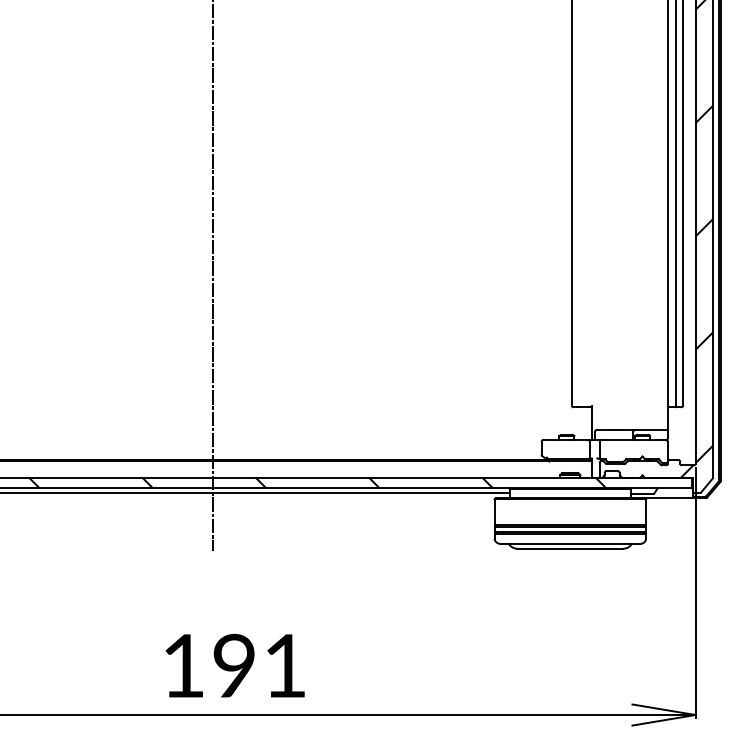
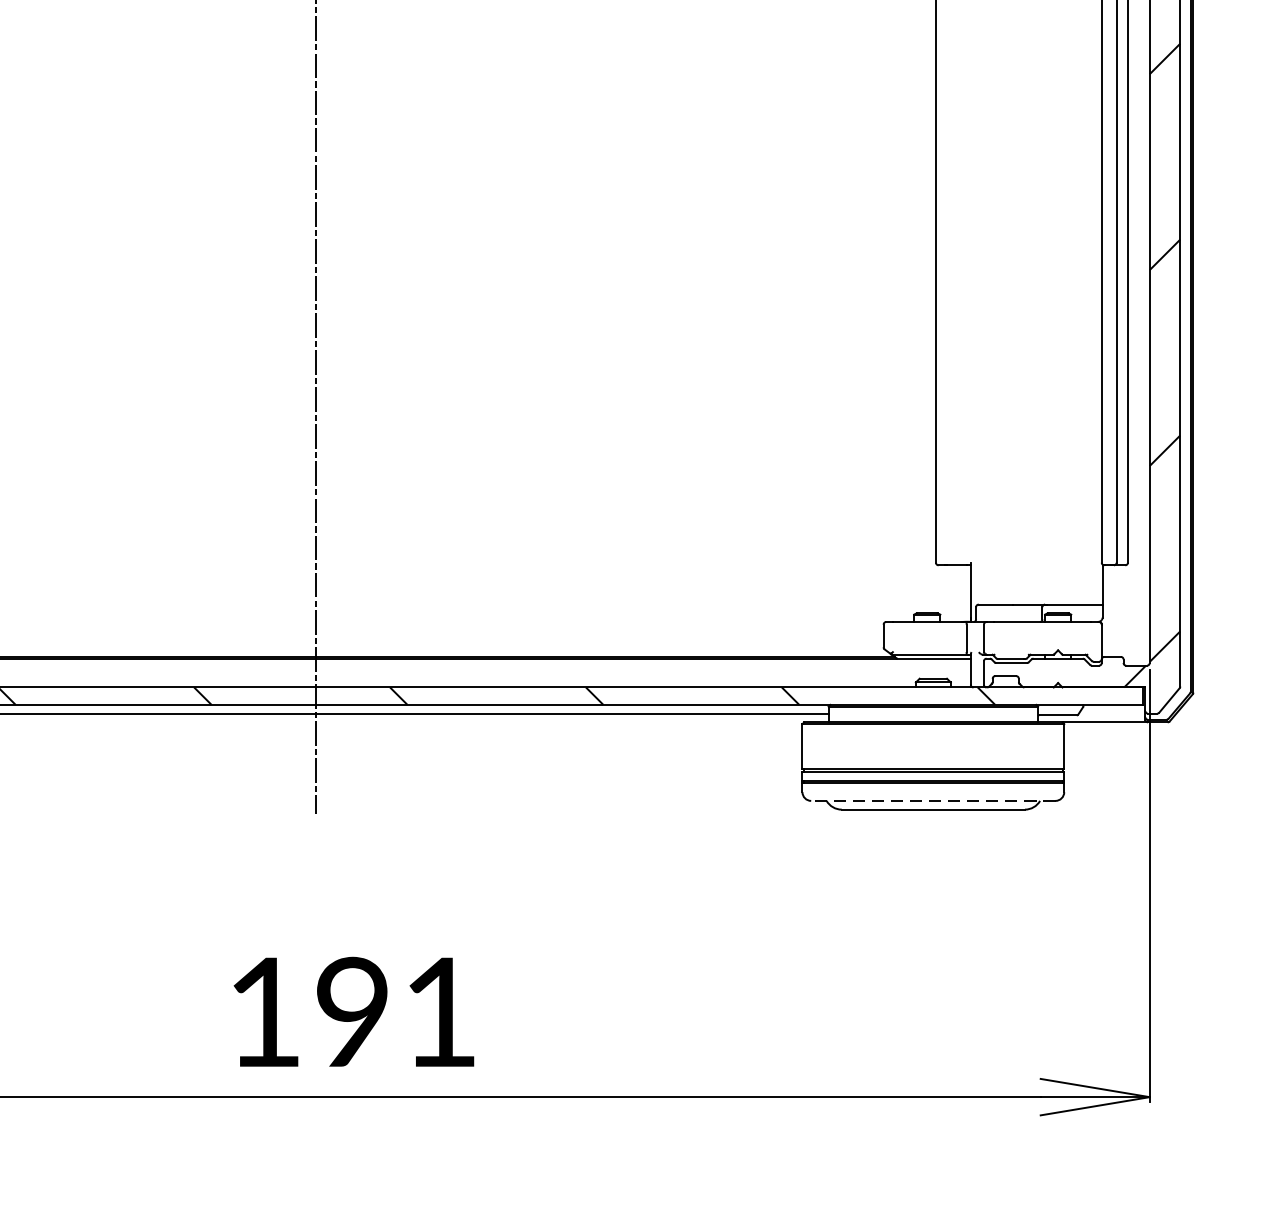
line: (570, 543) -> (933, 800), solid -> dashed

